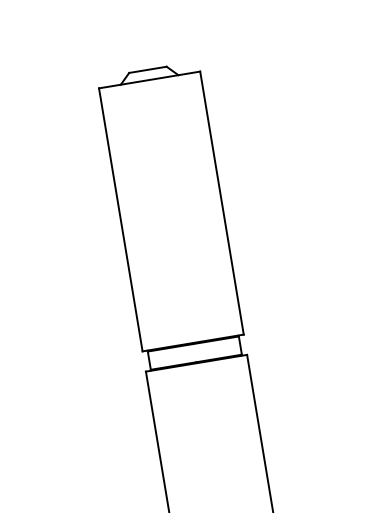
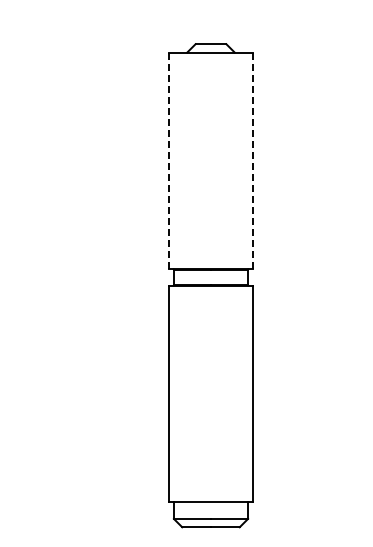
line: (221, 202) -> (252, 160), solid -> dashed
line: (121, 220) -> (169, 161), solid -> dashed

